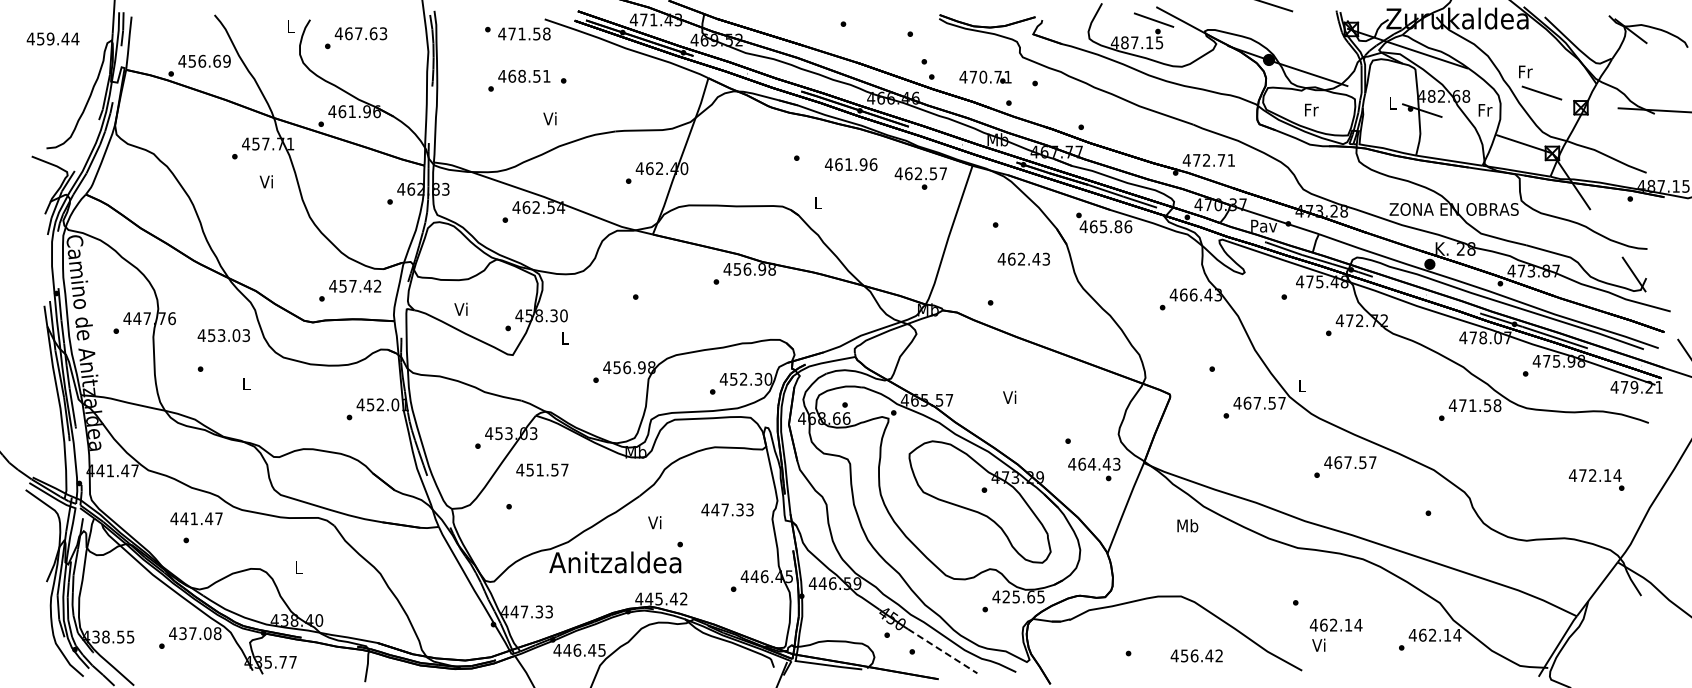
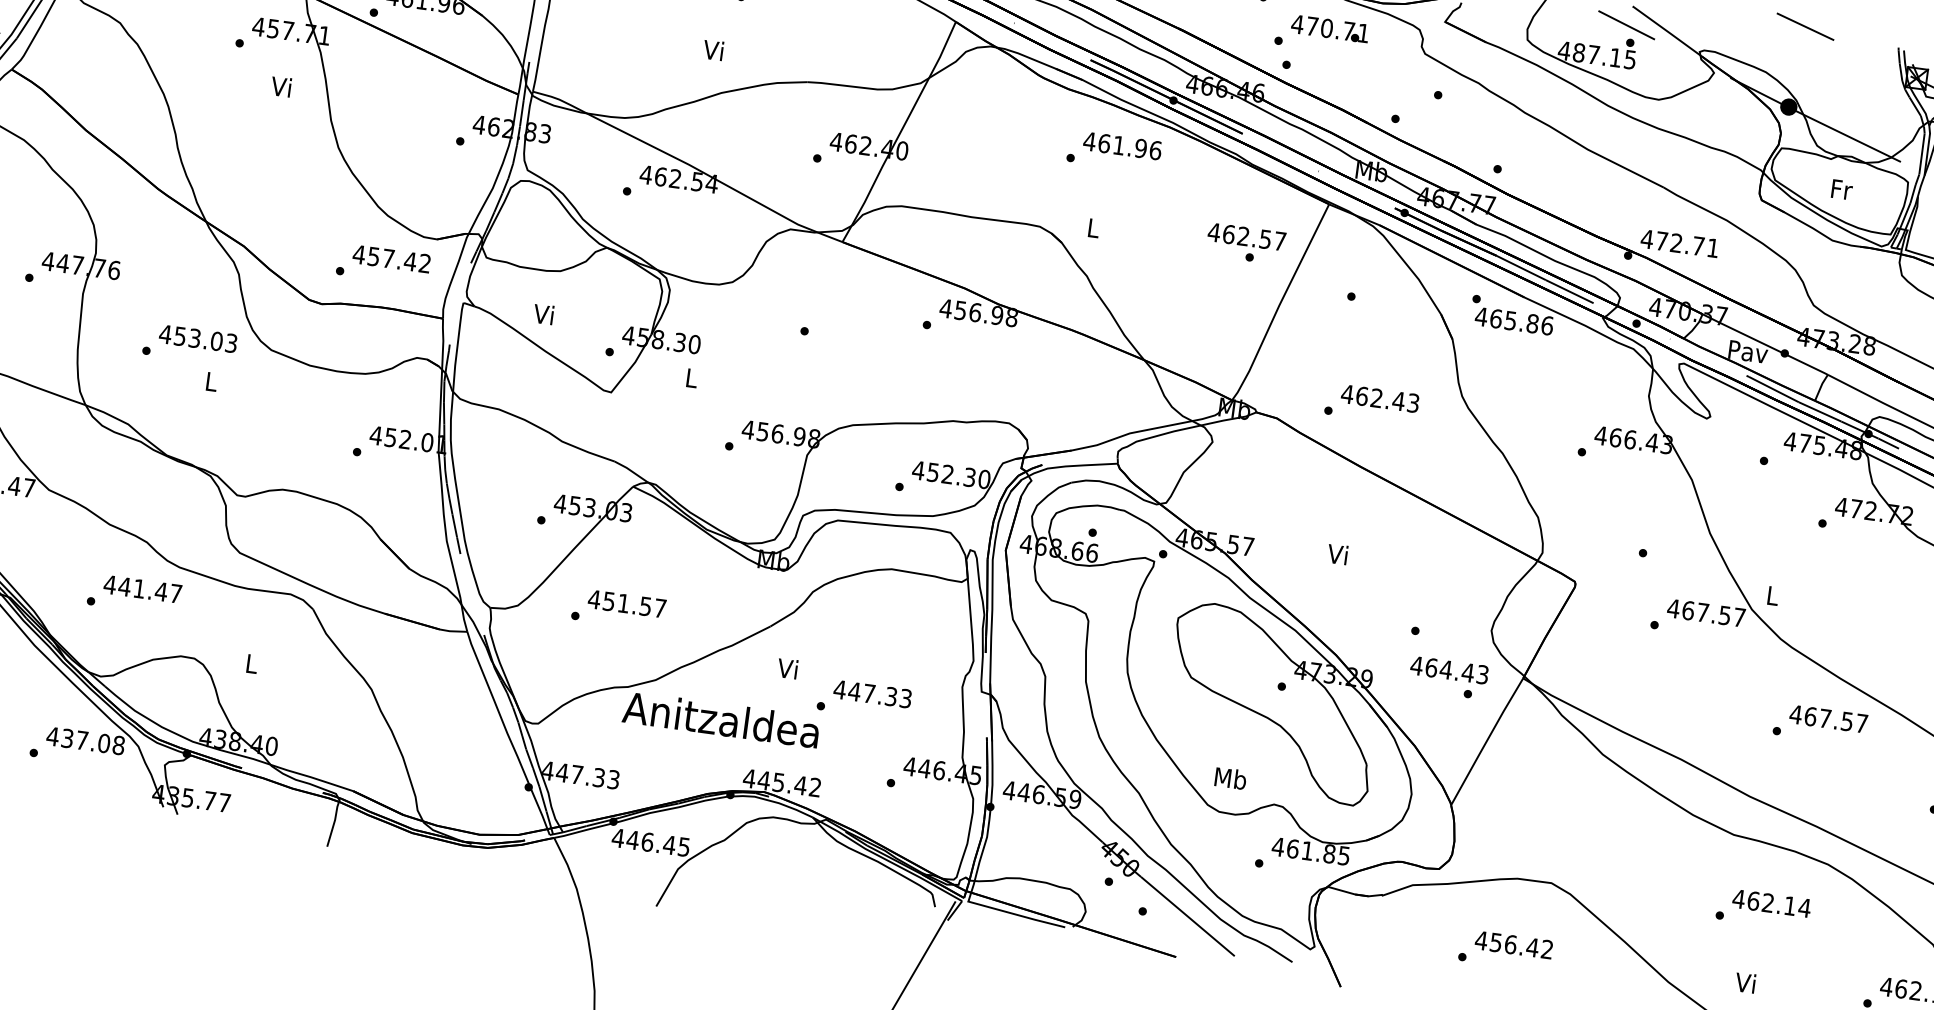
text: (985, 76) -> (1330, 27), moved
text: (851, 164) -> (1123, 145), moved
text: (920, 178) -> (1245, 243), moved
text: (1023, 258) -> (1379, 397), moved
text: (223, 335) -> (197, 338), moved
text: (542, 469) -> (627, 603), moved
text: (727, 509) -> (872, 693), moved
text: (196, 518) -> (142, 588), moved
text: (1187, 525) -> (1230, 778), moved
text: (1018, 596) -> (1310, 850), 425.65 -> 461.85
text: (1335, 624) -> (1770, 902), moved
line: (943, 651) -> (1188, 917), dashed -> solid
text: (1196, 655) -> (1513, 944), moved

